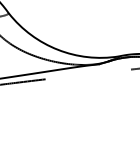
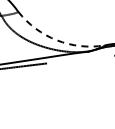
arc: (57, 50) -> (56, 40), solid -> dashed

